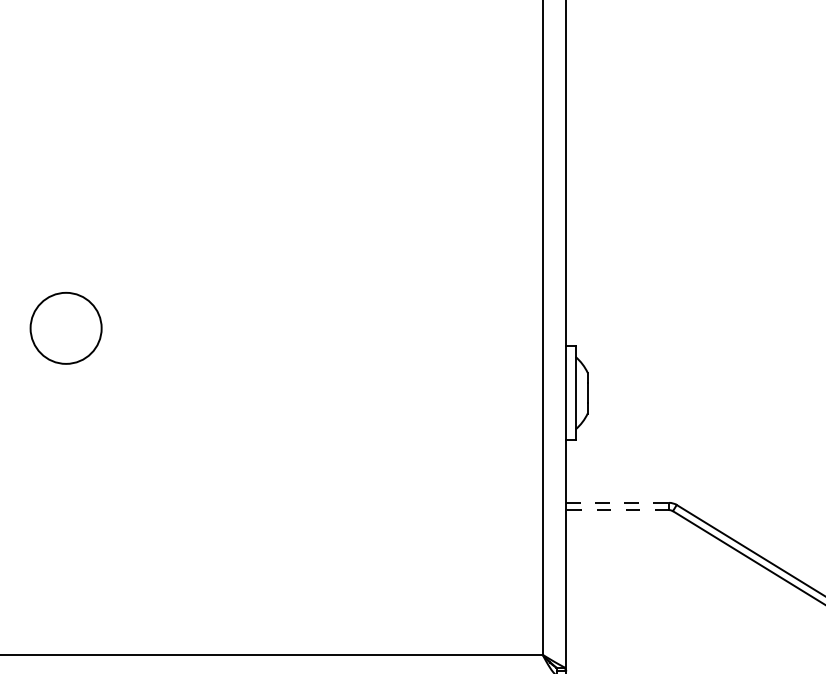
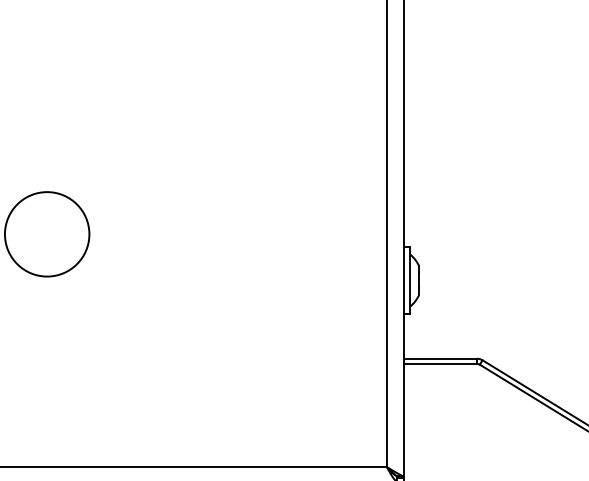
circle: (65, 328) -> (46, 234), size x1.67
line: (617, 502) -> (440, 358), dashed -> solid
line: (617, 510) -> (440, 364), dashed -> solid

